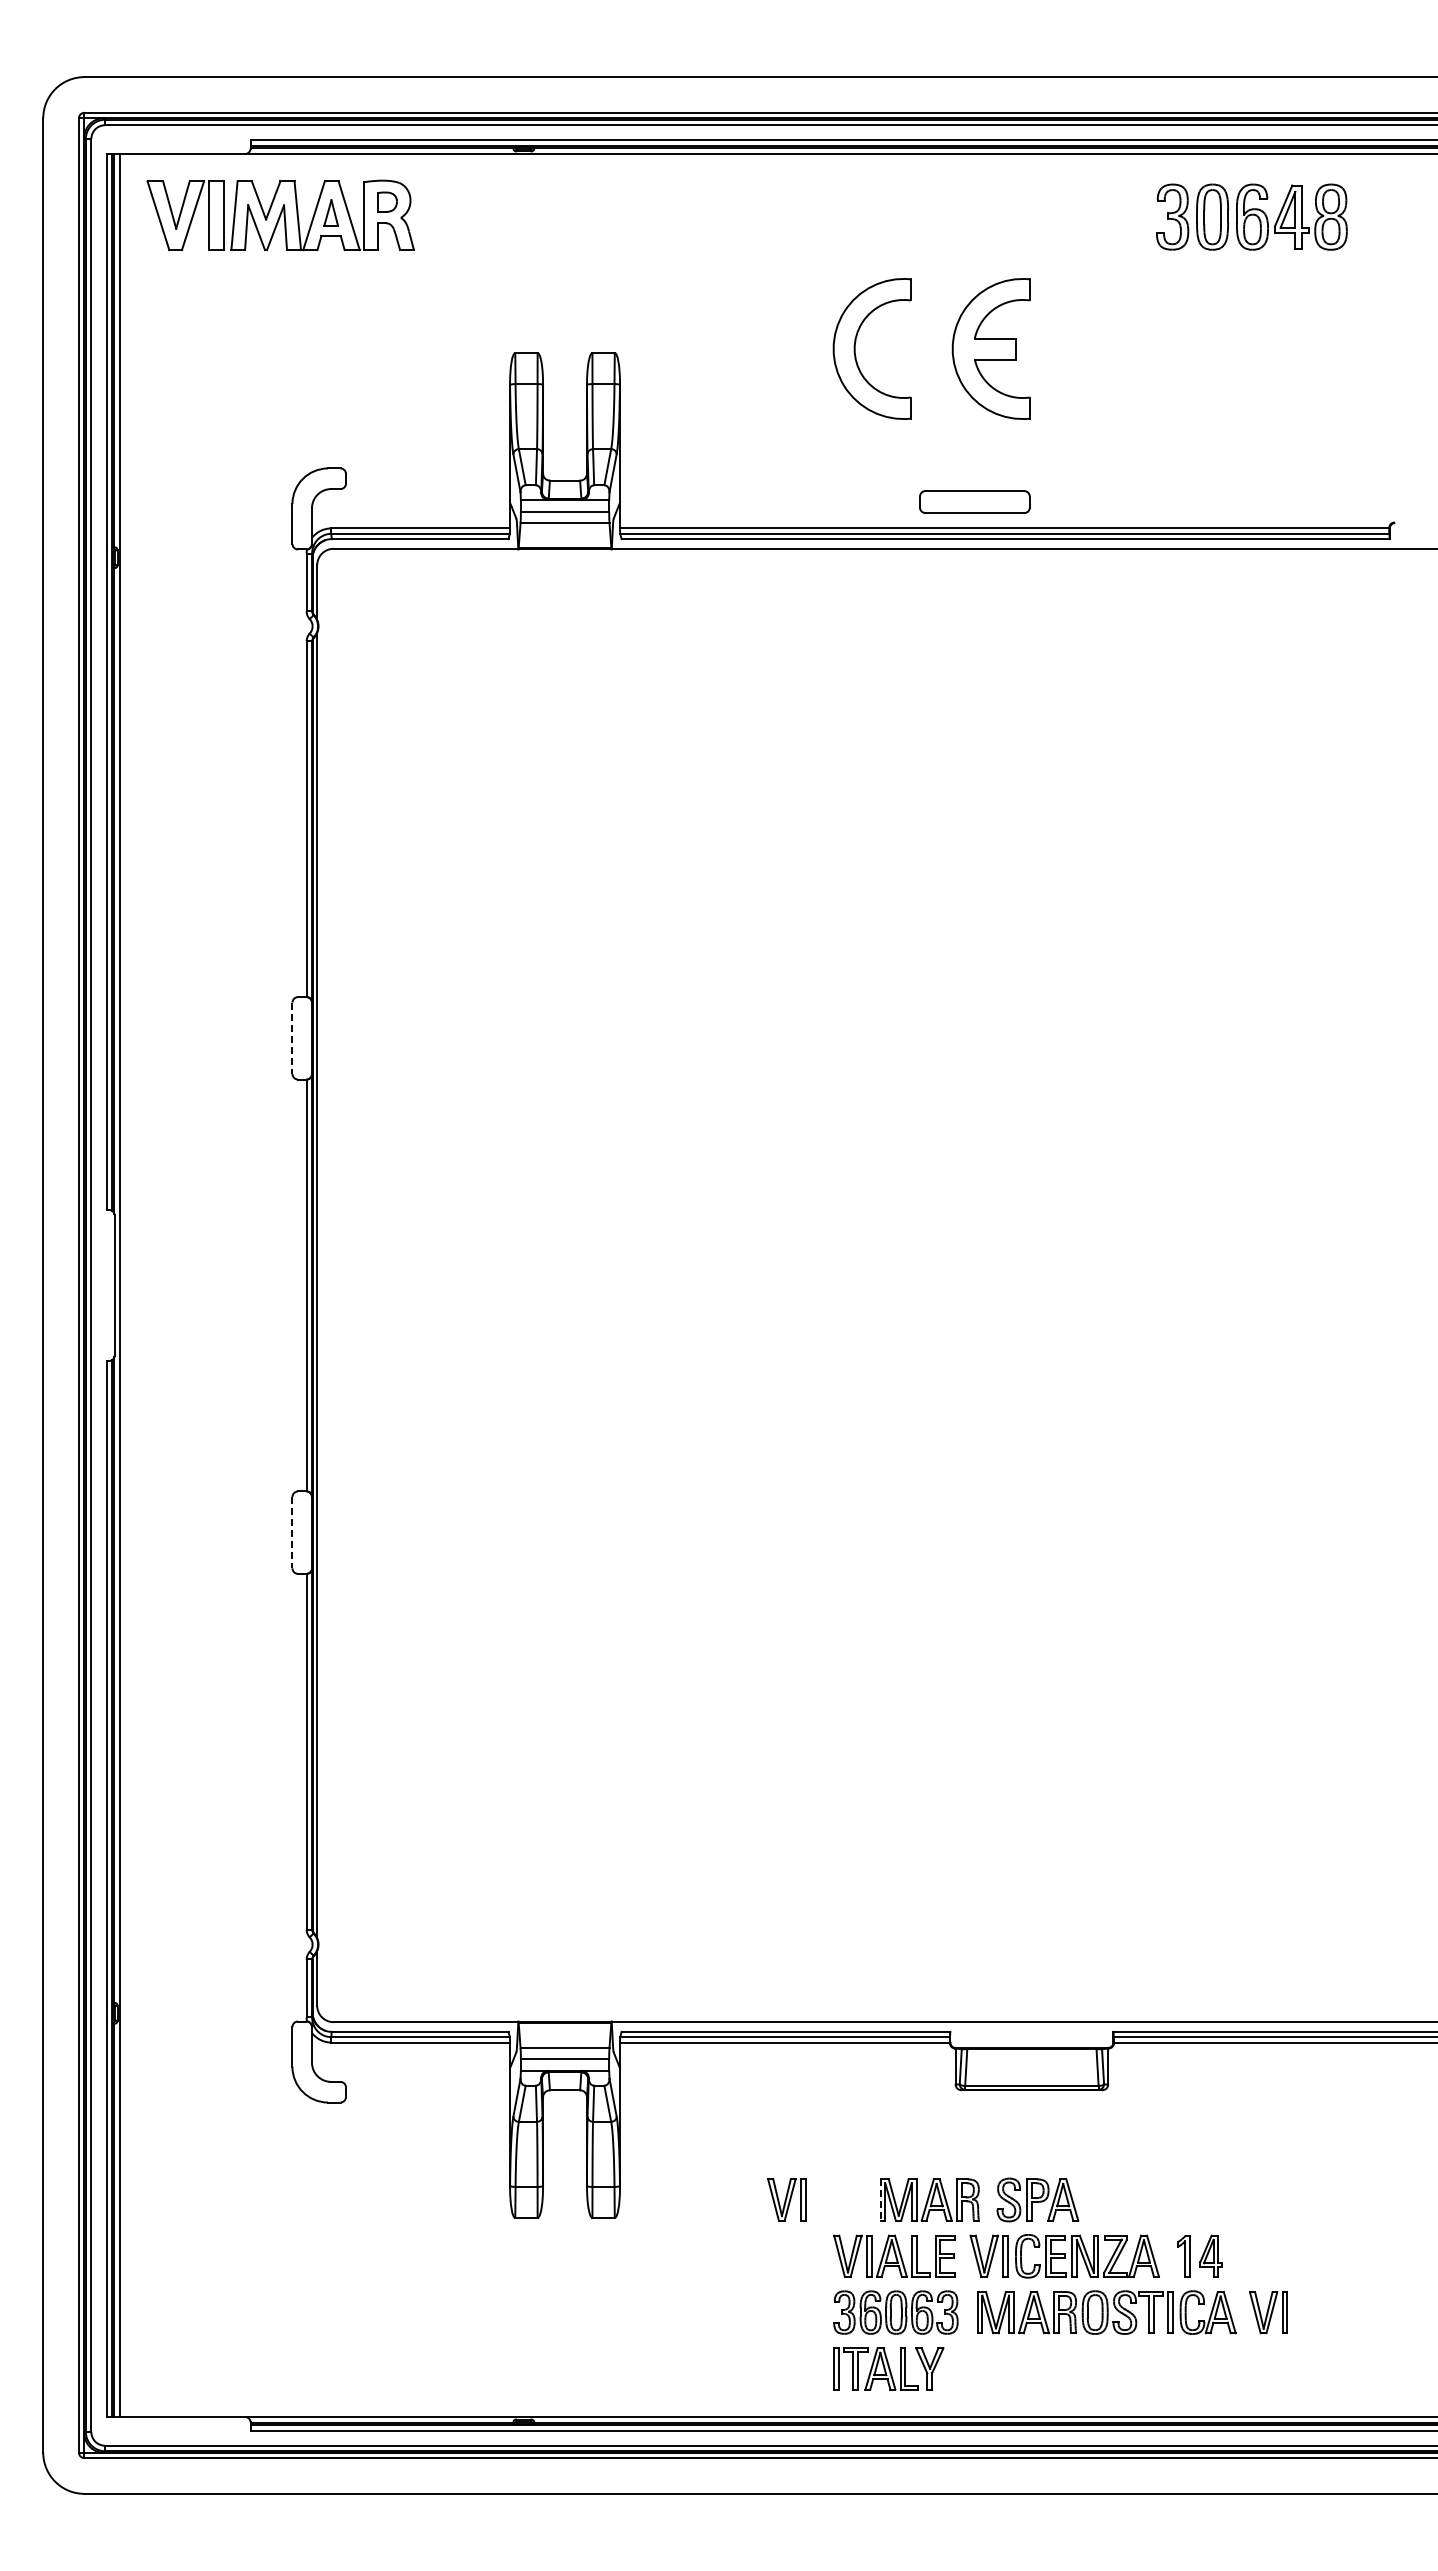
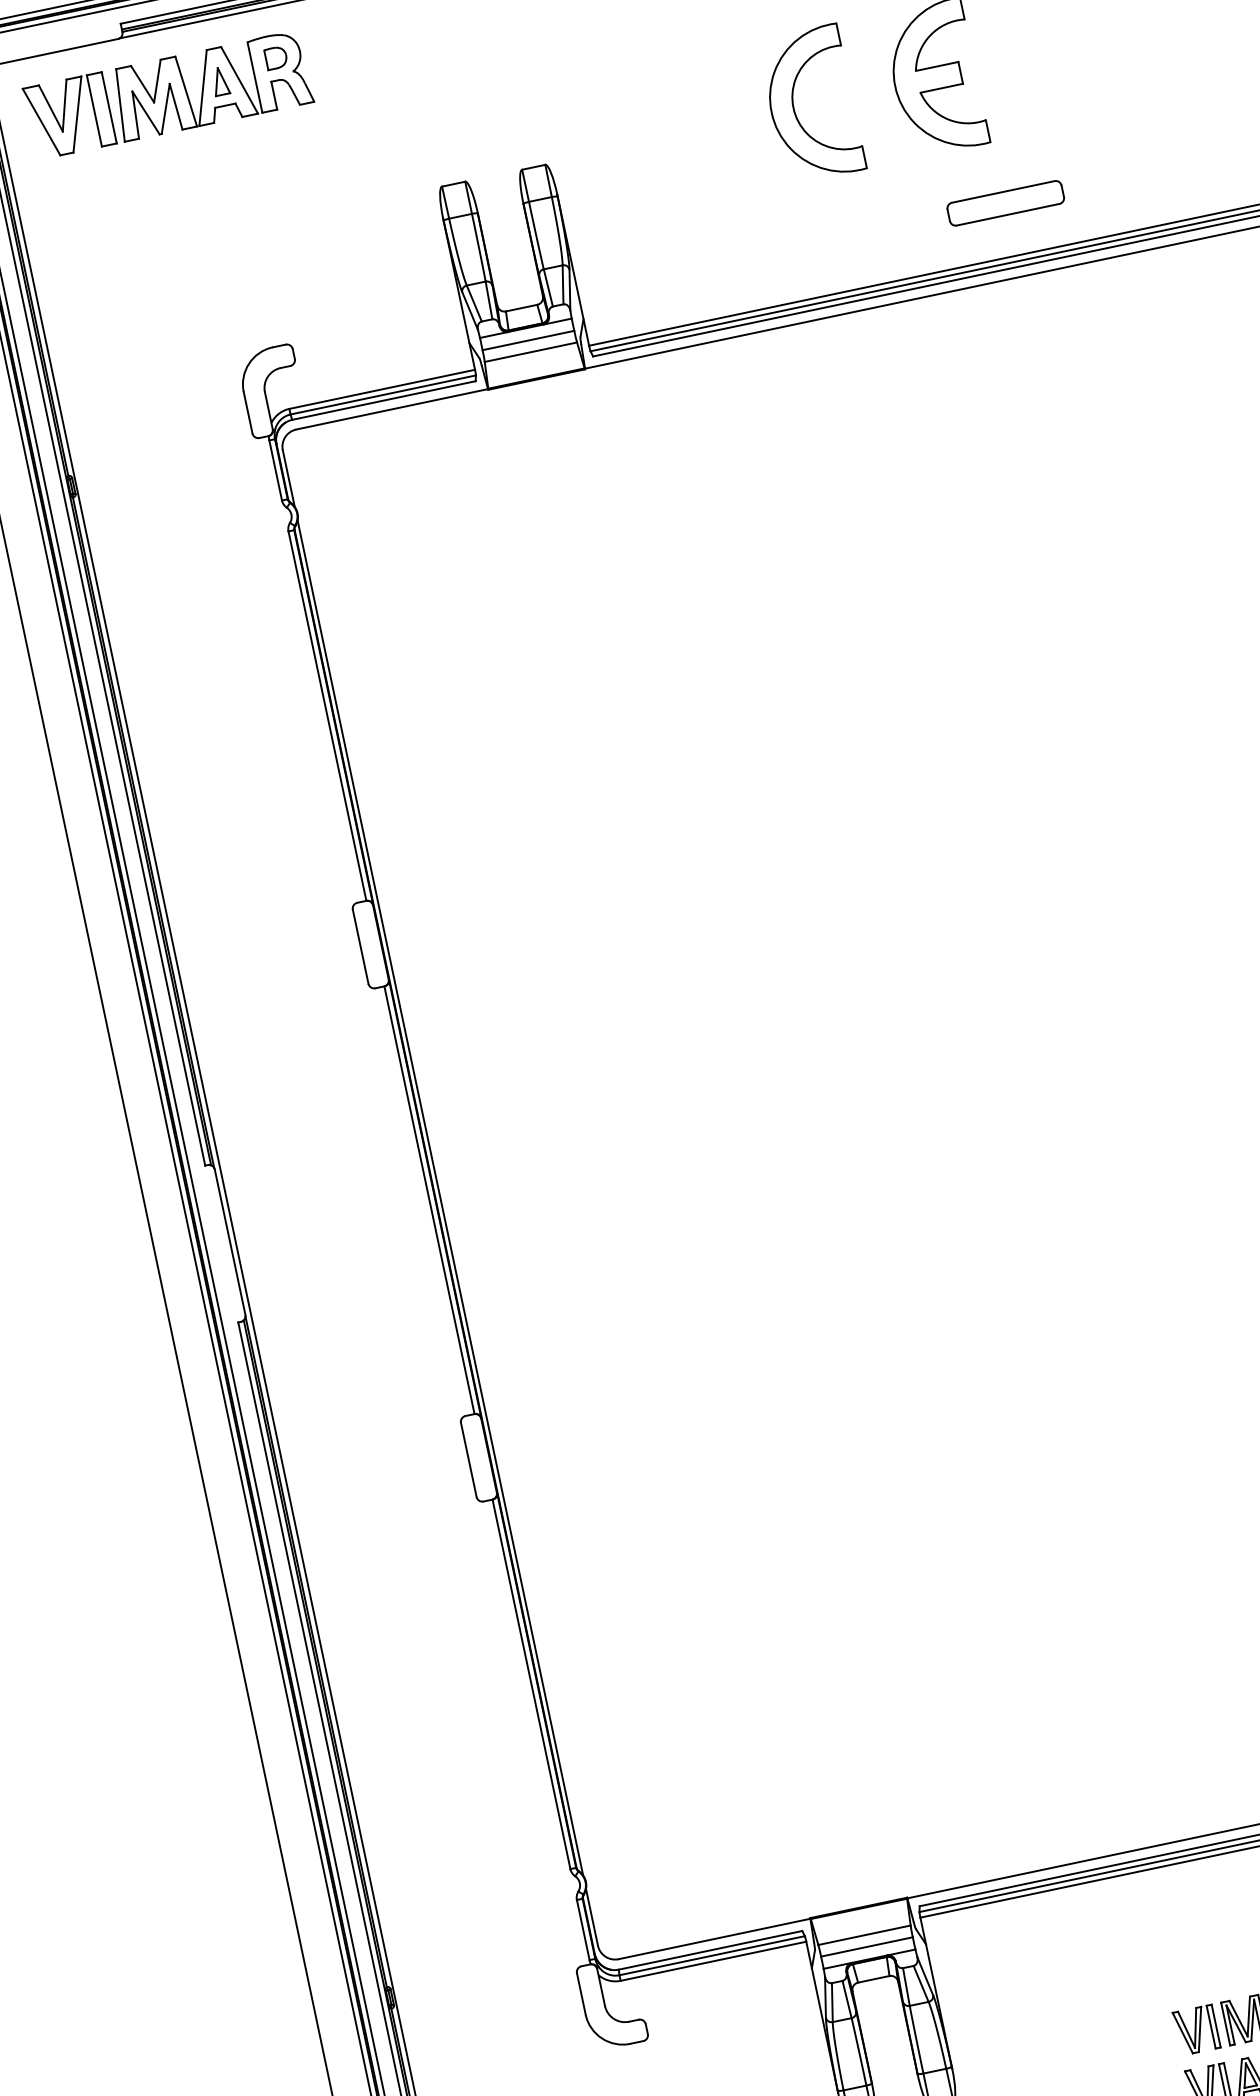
part: (974, 501) -> (1005, 202), moved
line: (292, 1038) -> (360, 946), dashed -> solid
line: (292, 1532) -> (468, 1459), dashed -> solid
part: (786, 2199) -> (1196, 2029), moved
line: (880, 2200) -> (1225, 2024), dashed -> solid

